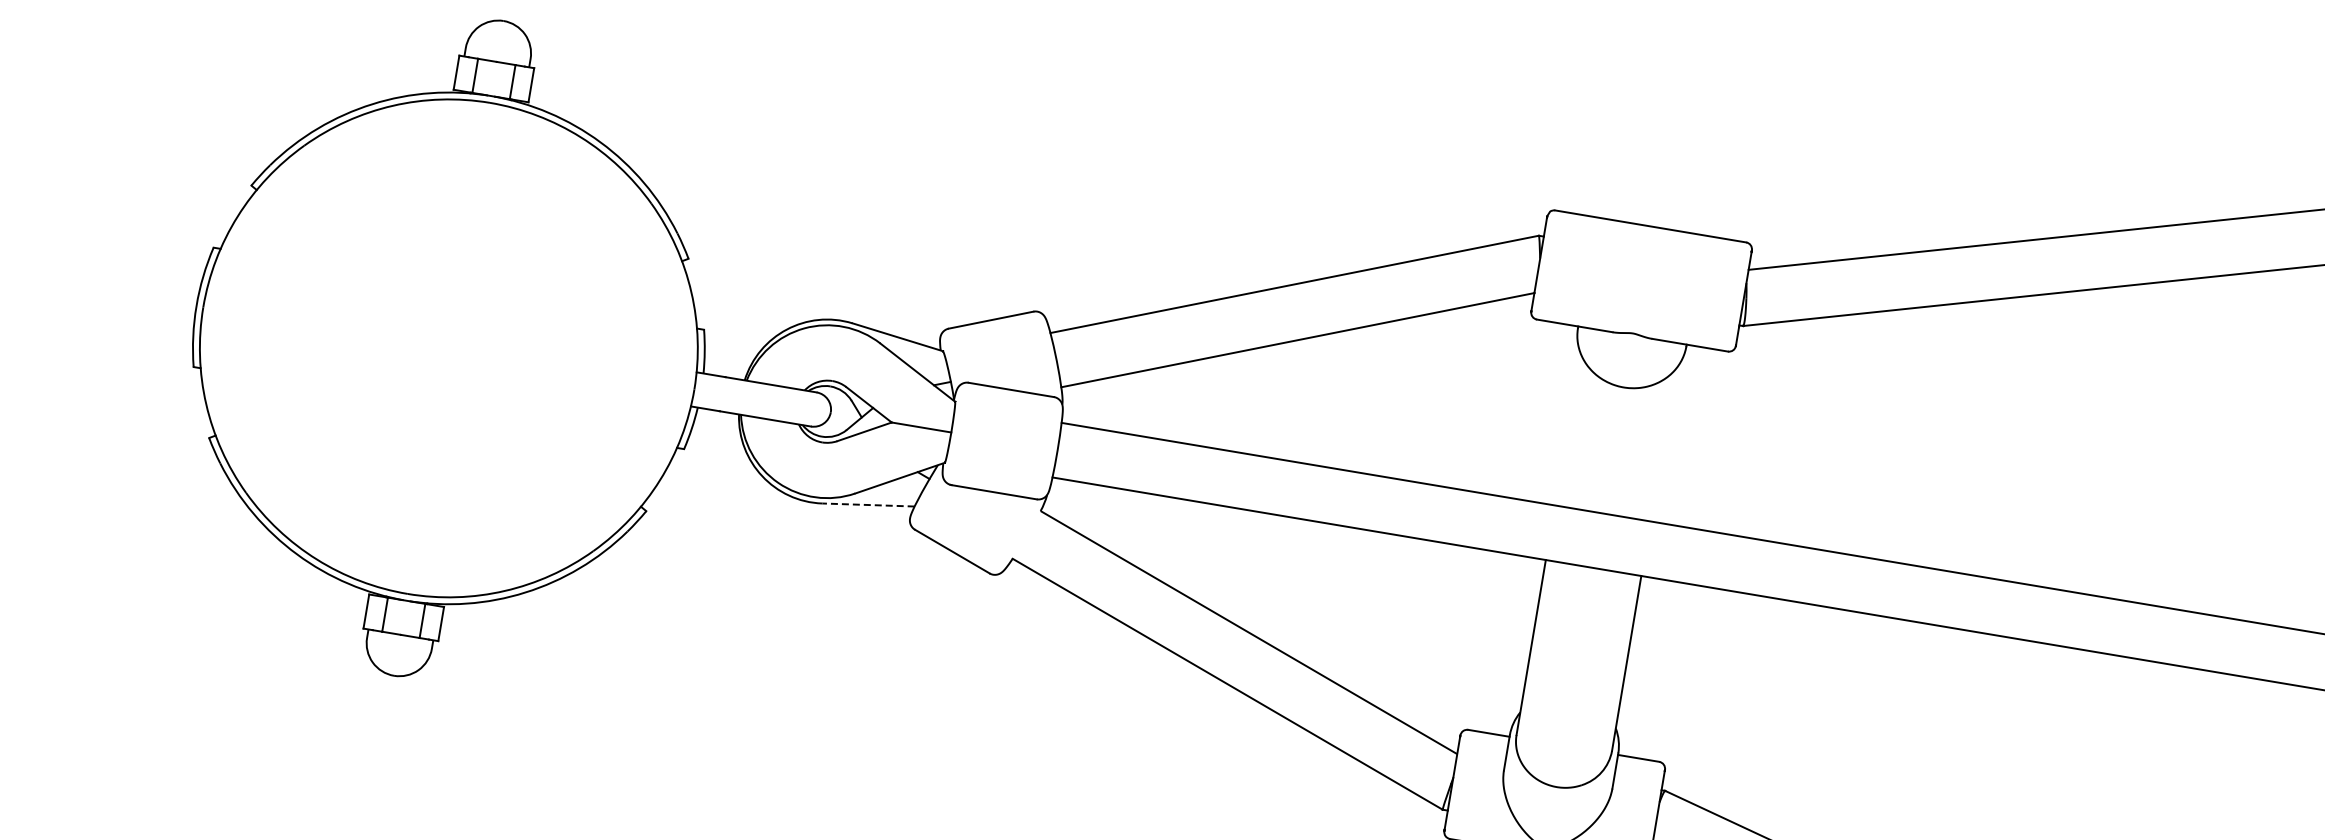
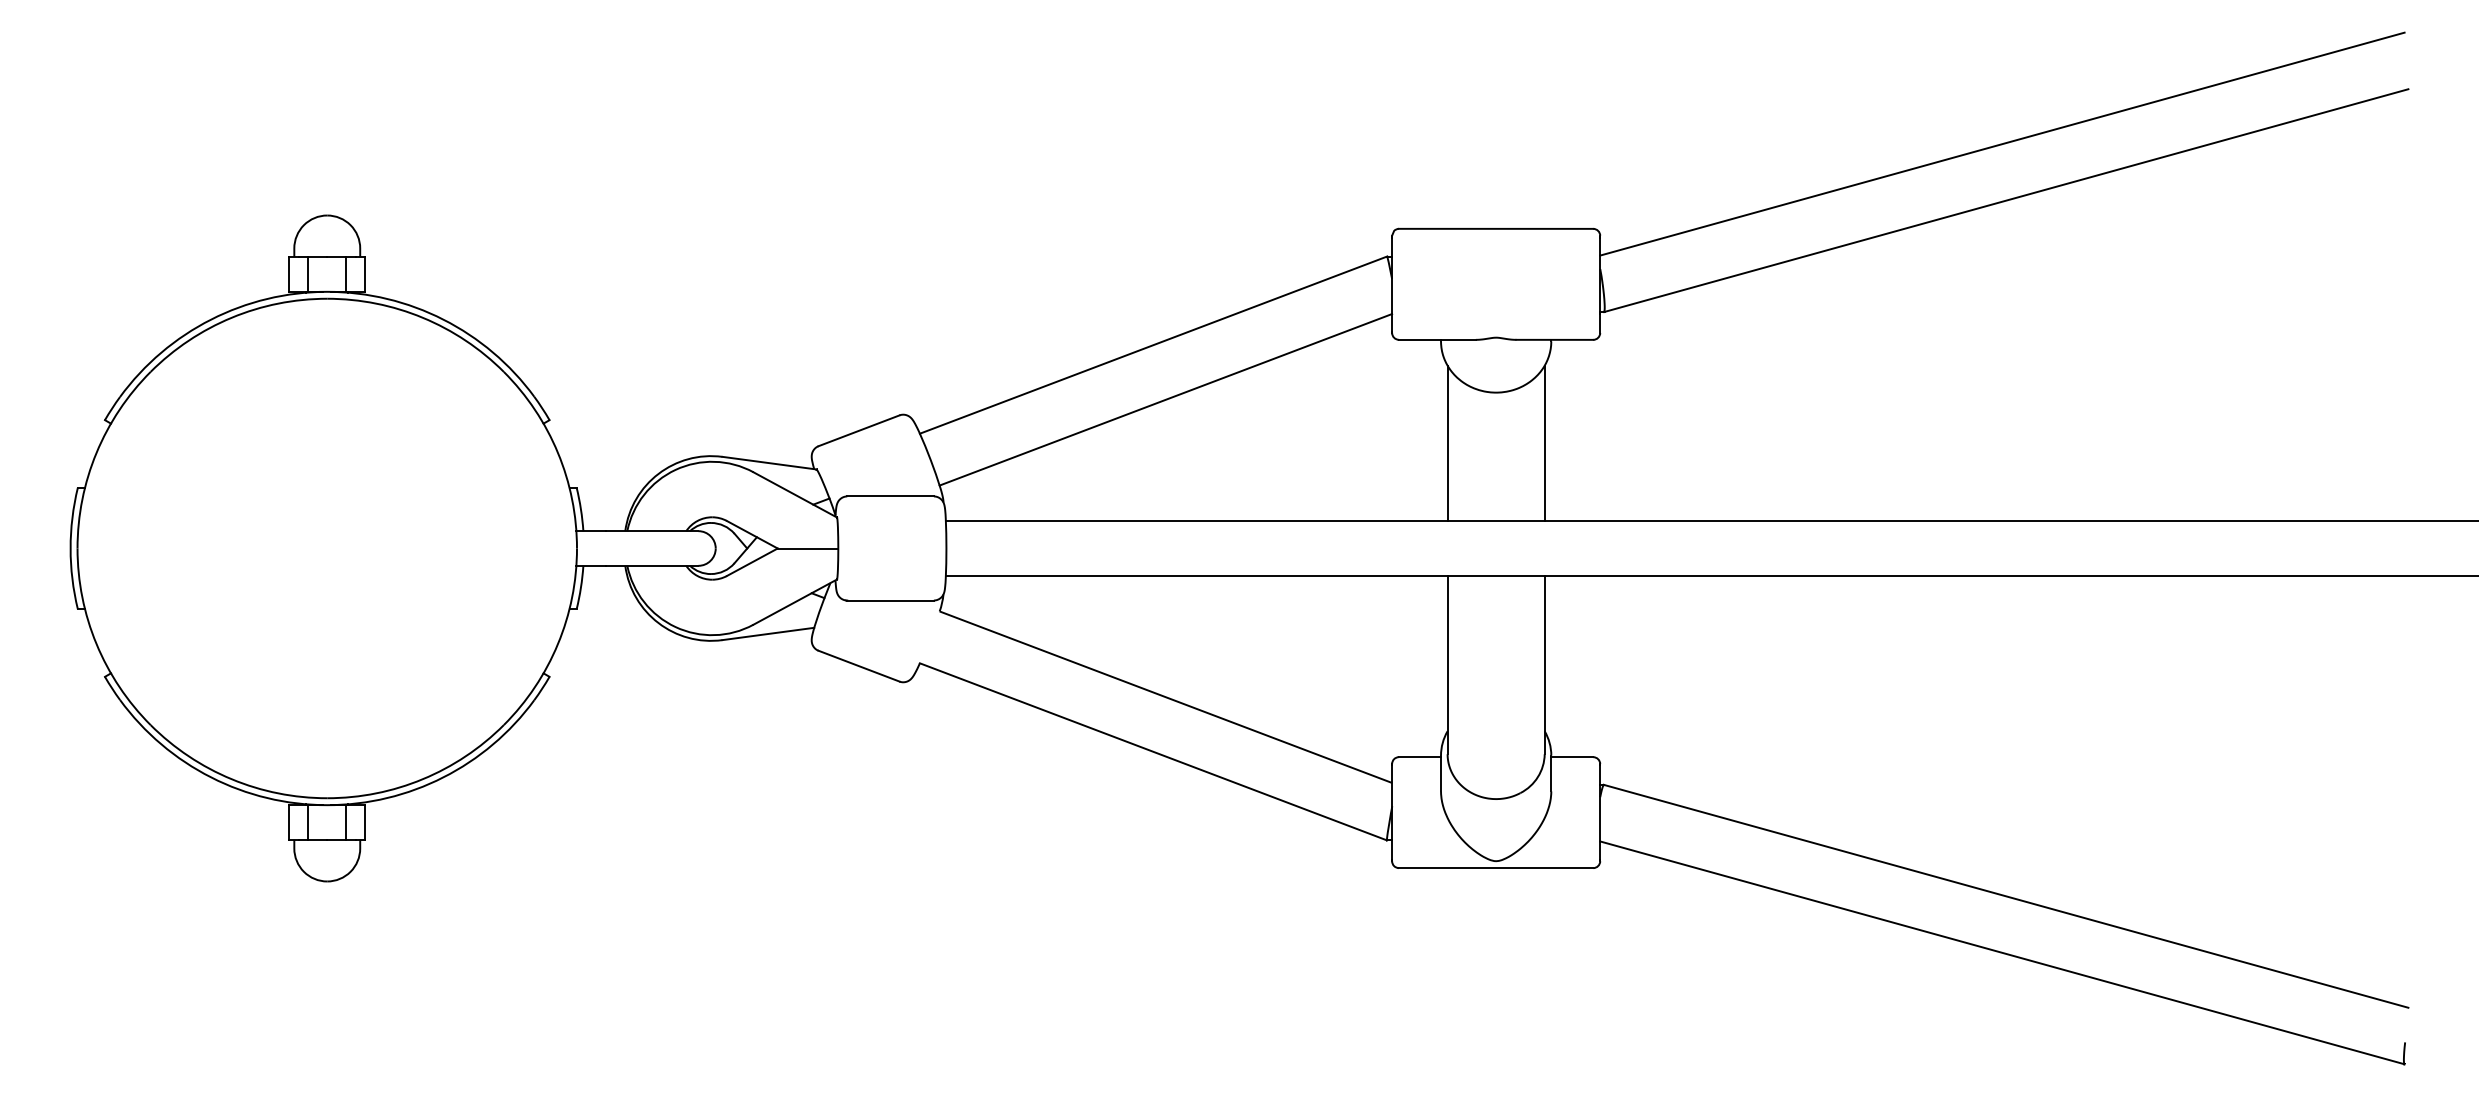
line: (1567, 428) -> (1447, 442), added
line: (1663, 444) -> (1544, 442), added
line: (867, 505) -> (767, 634), dashed -> solid

